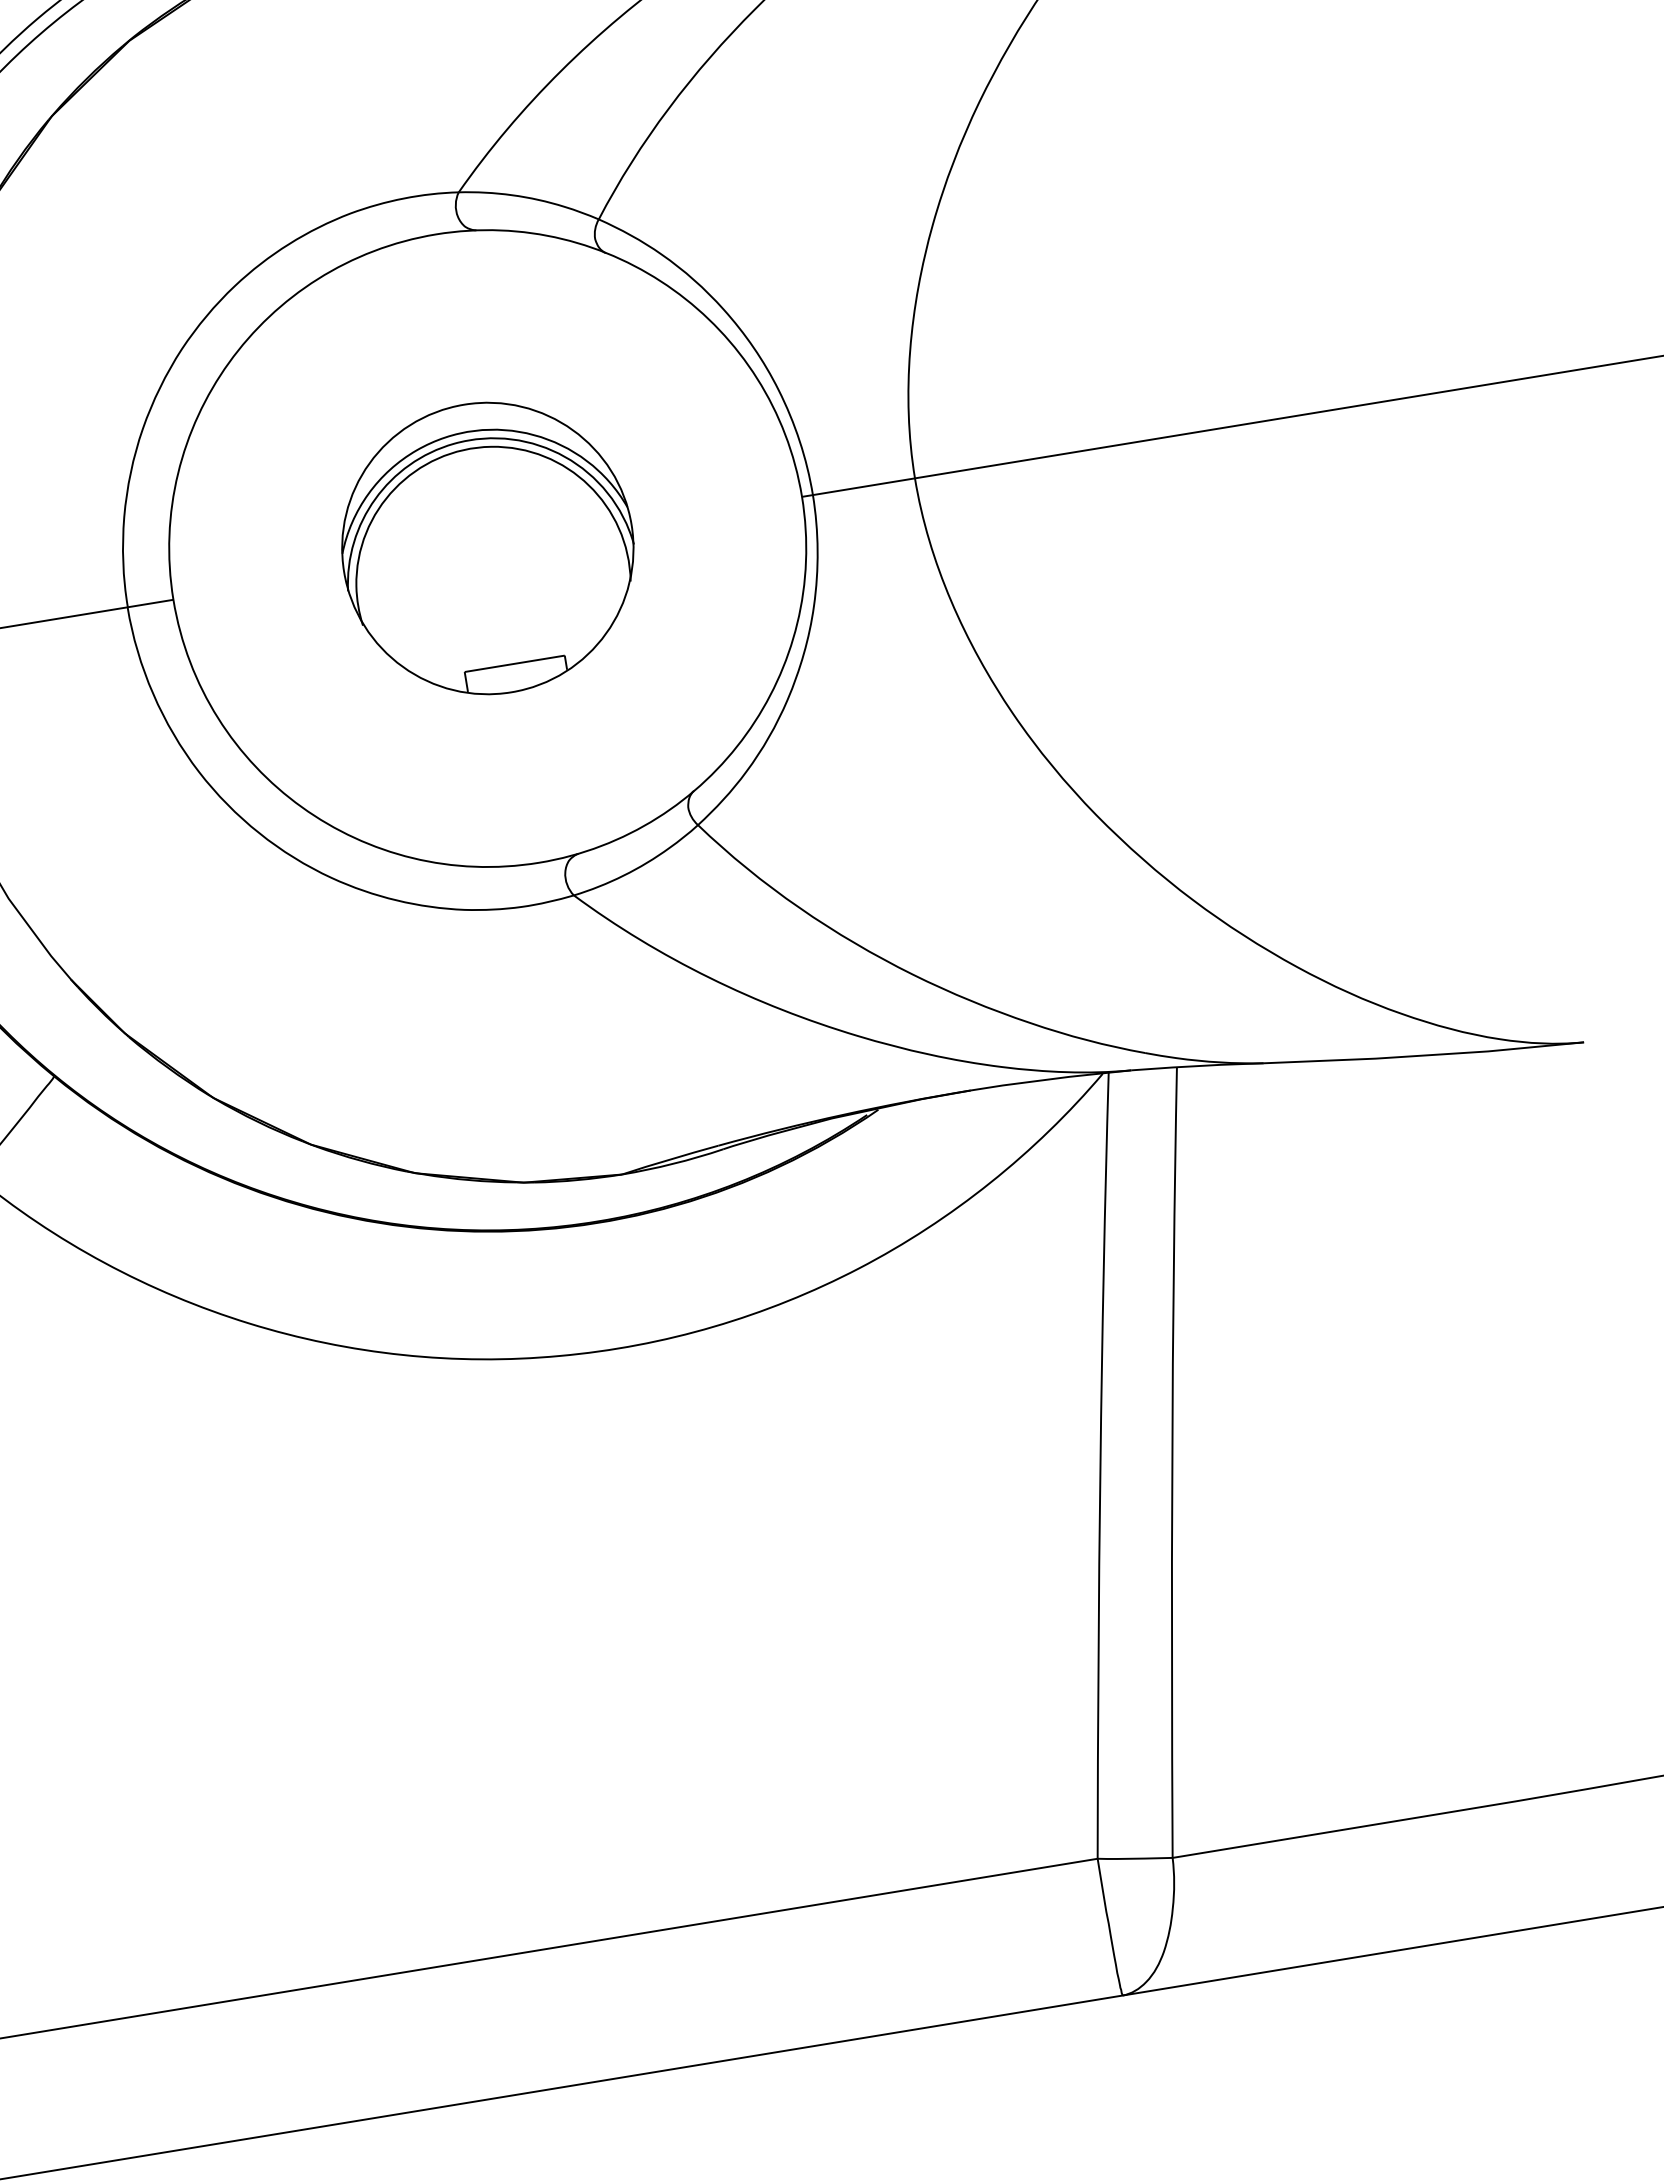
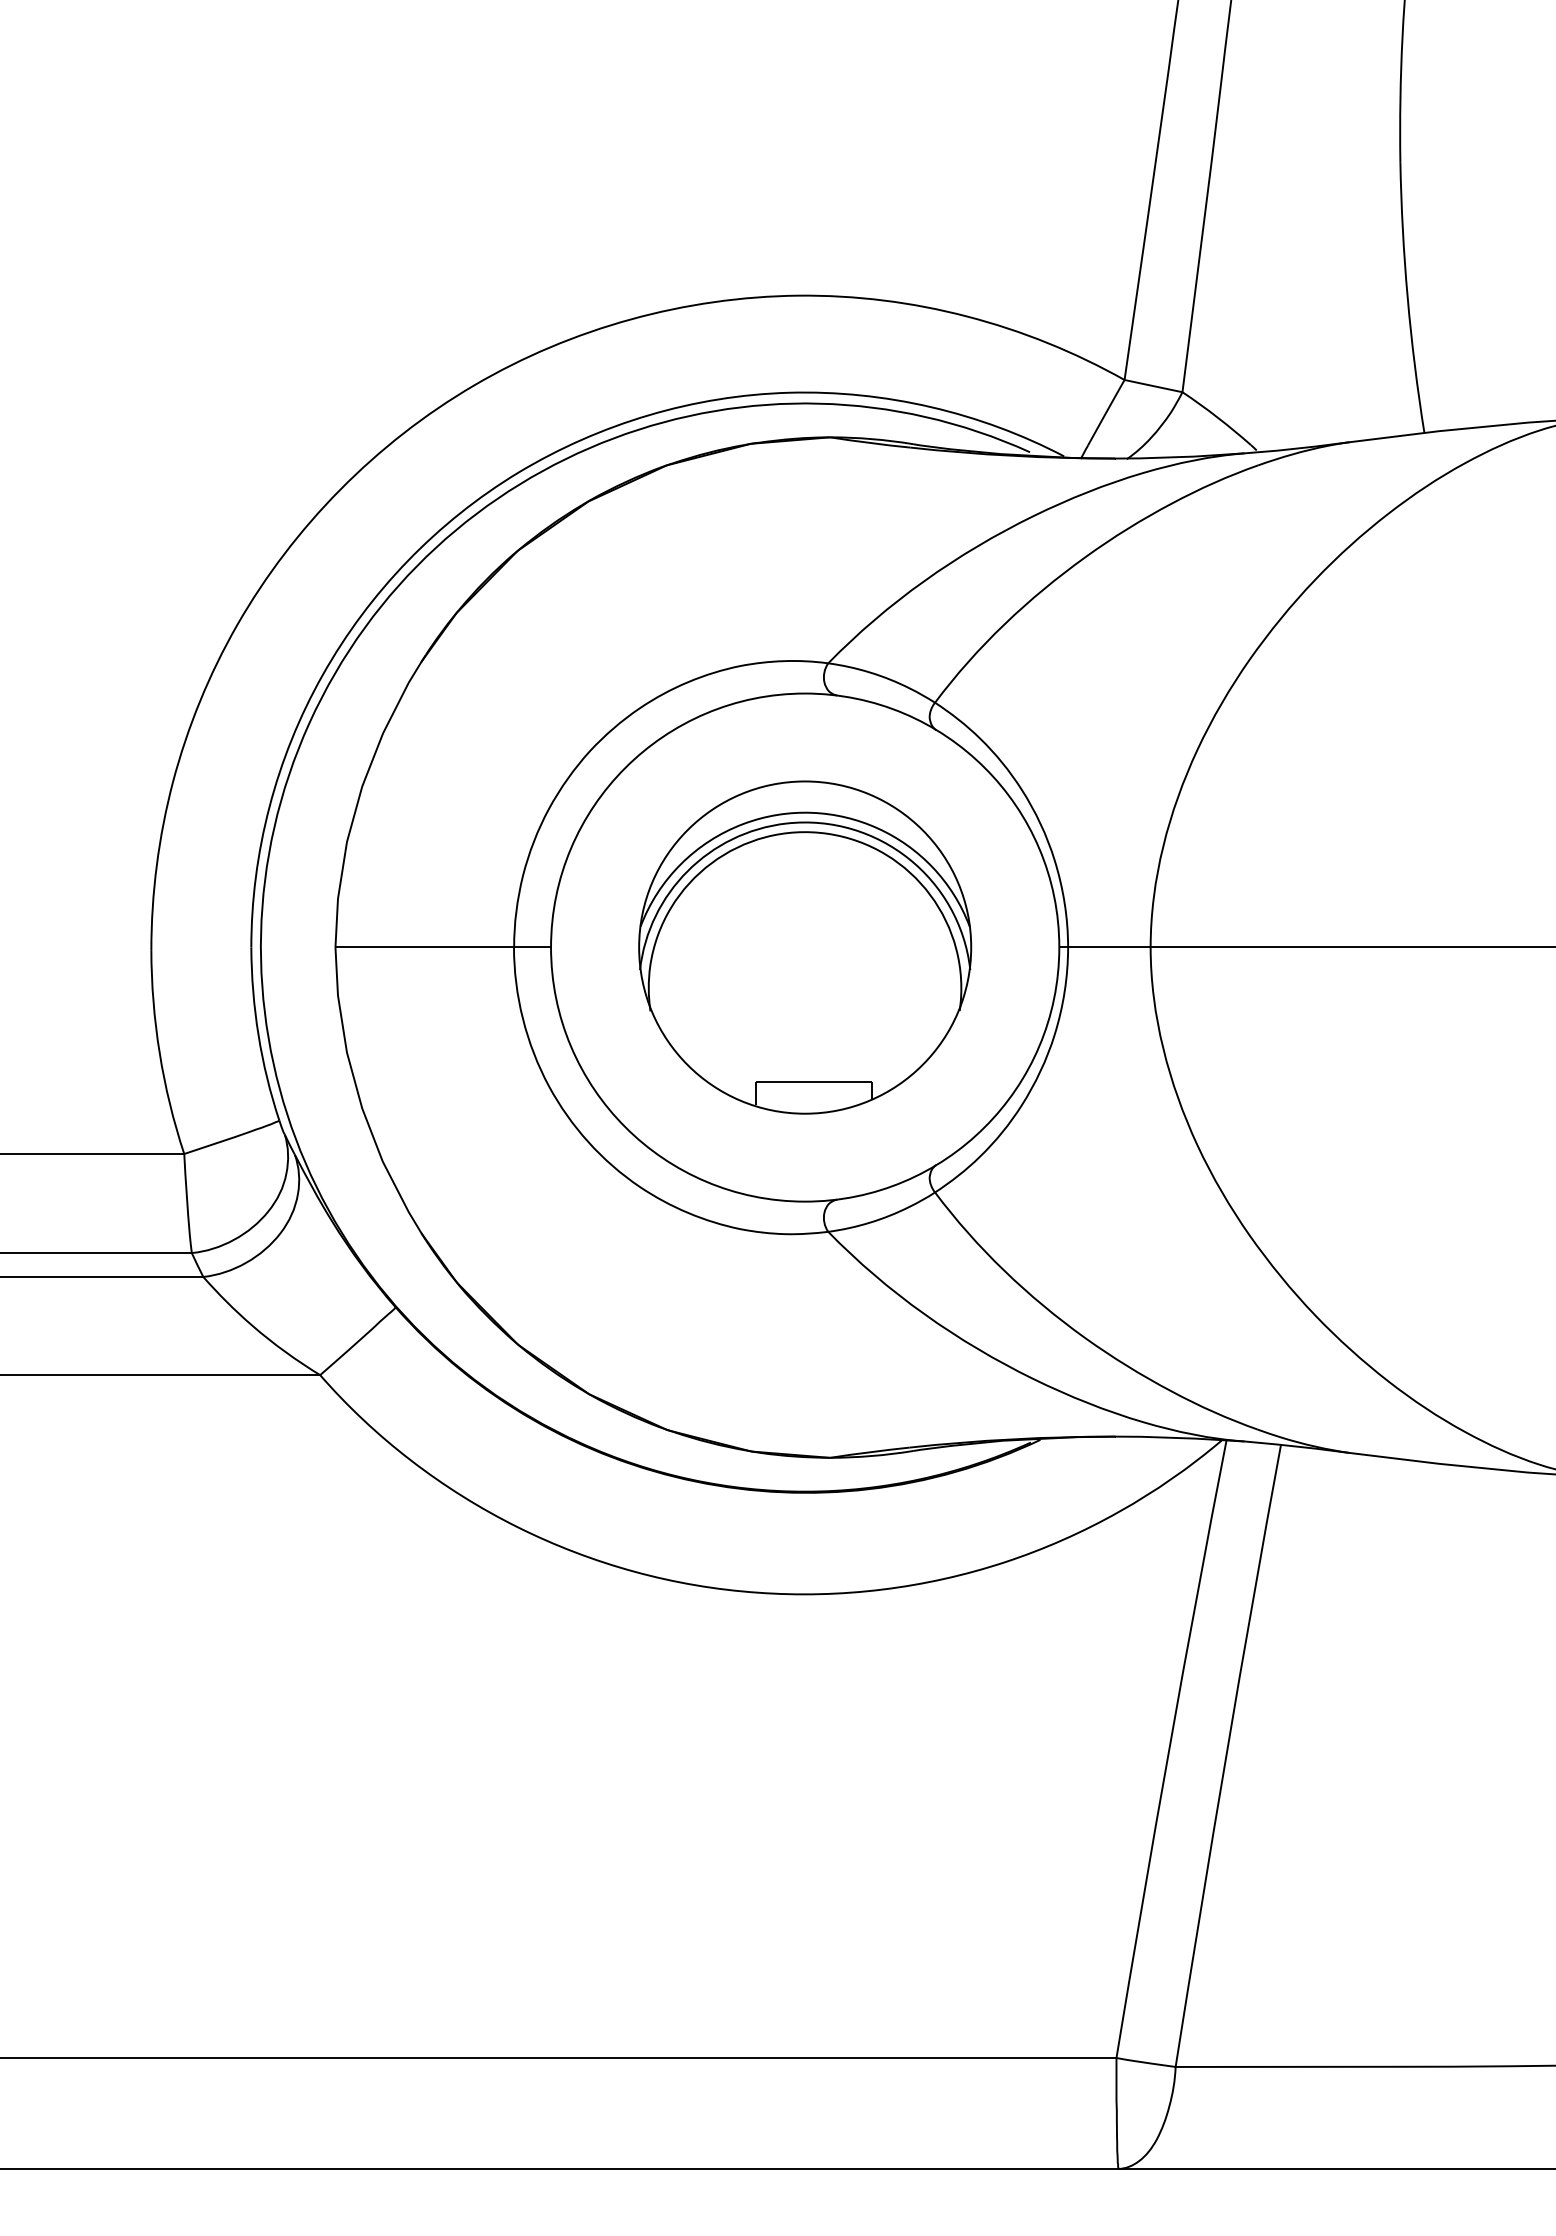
part: (488, 548) -> (805, 947), size x1.43

